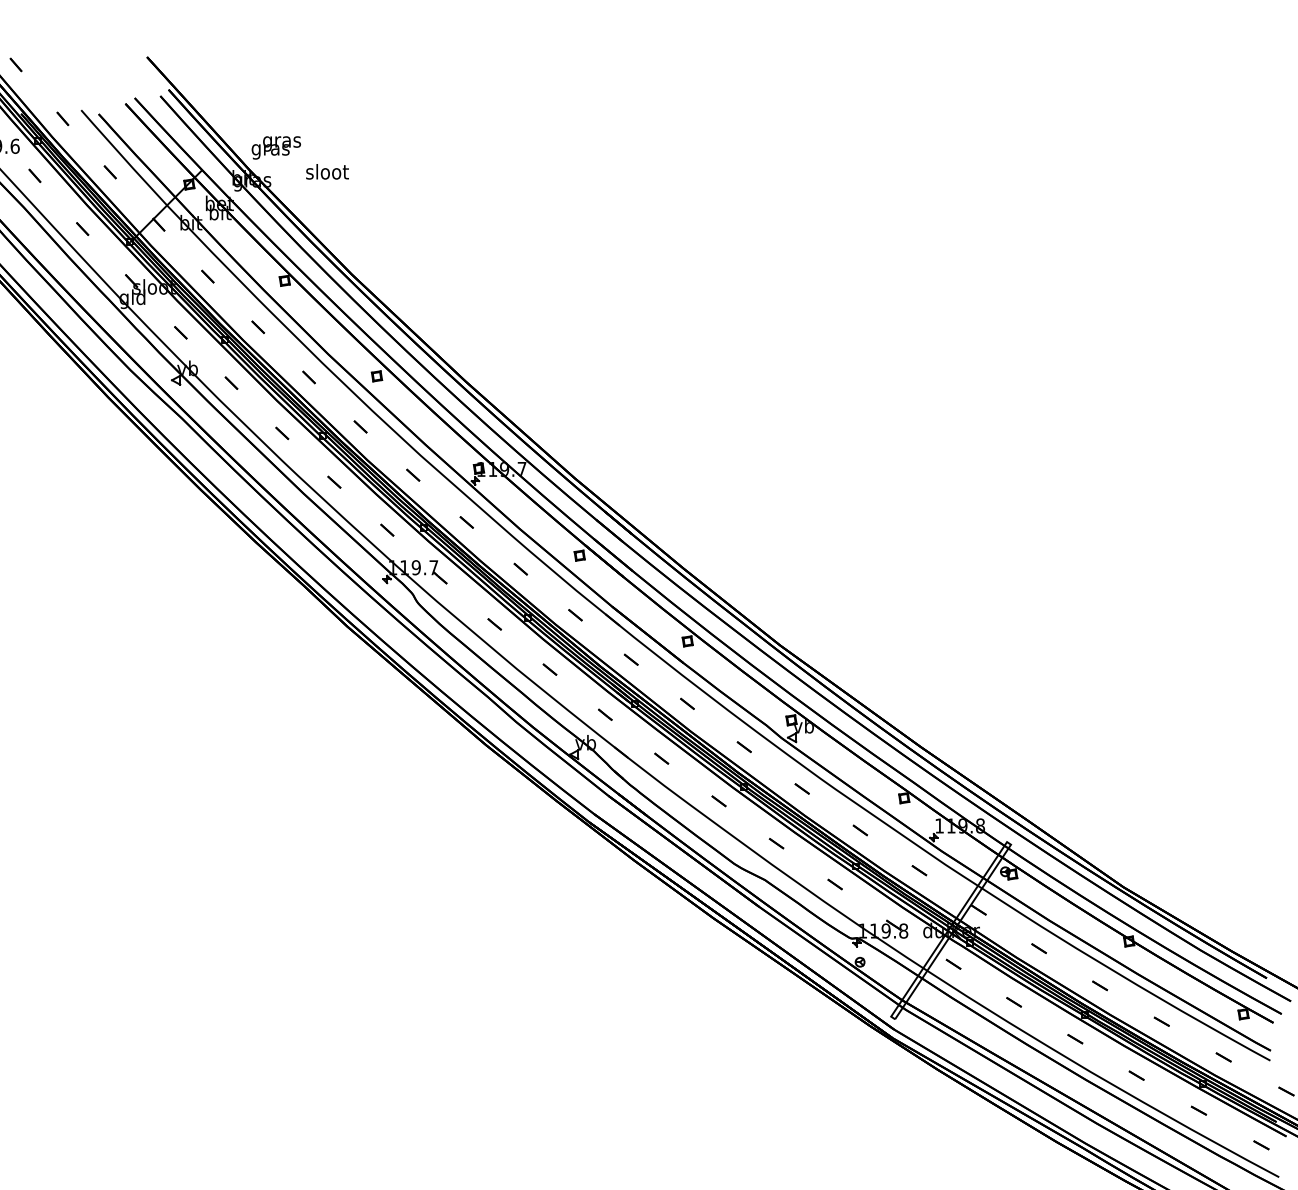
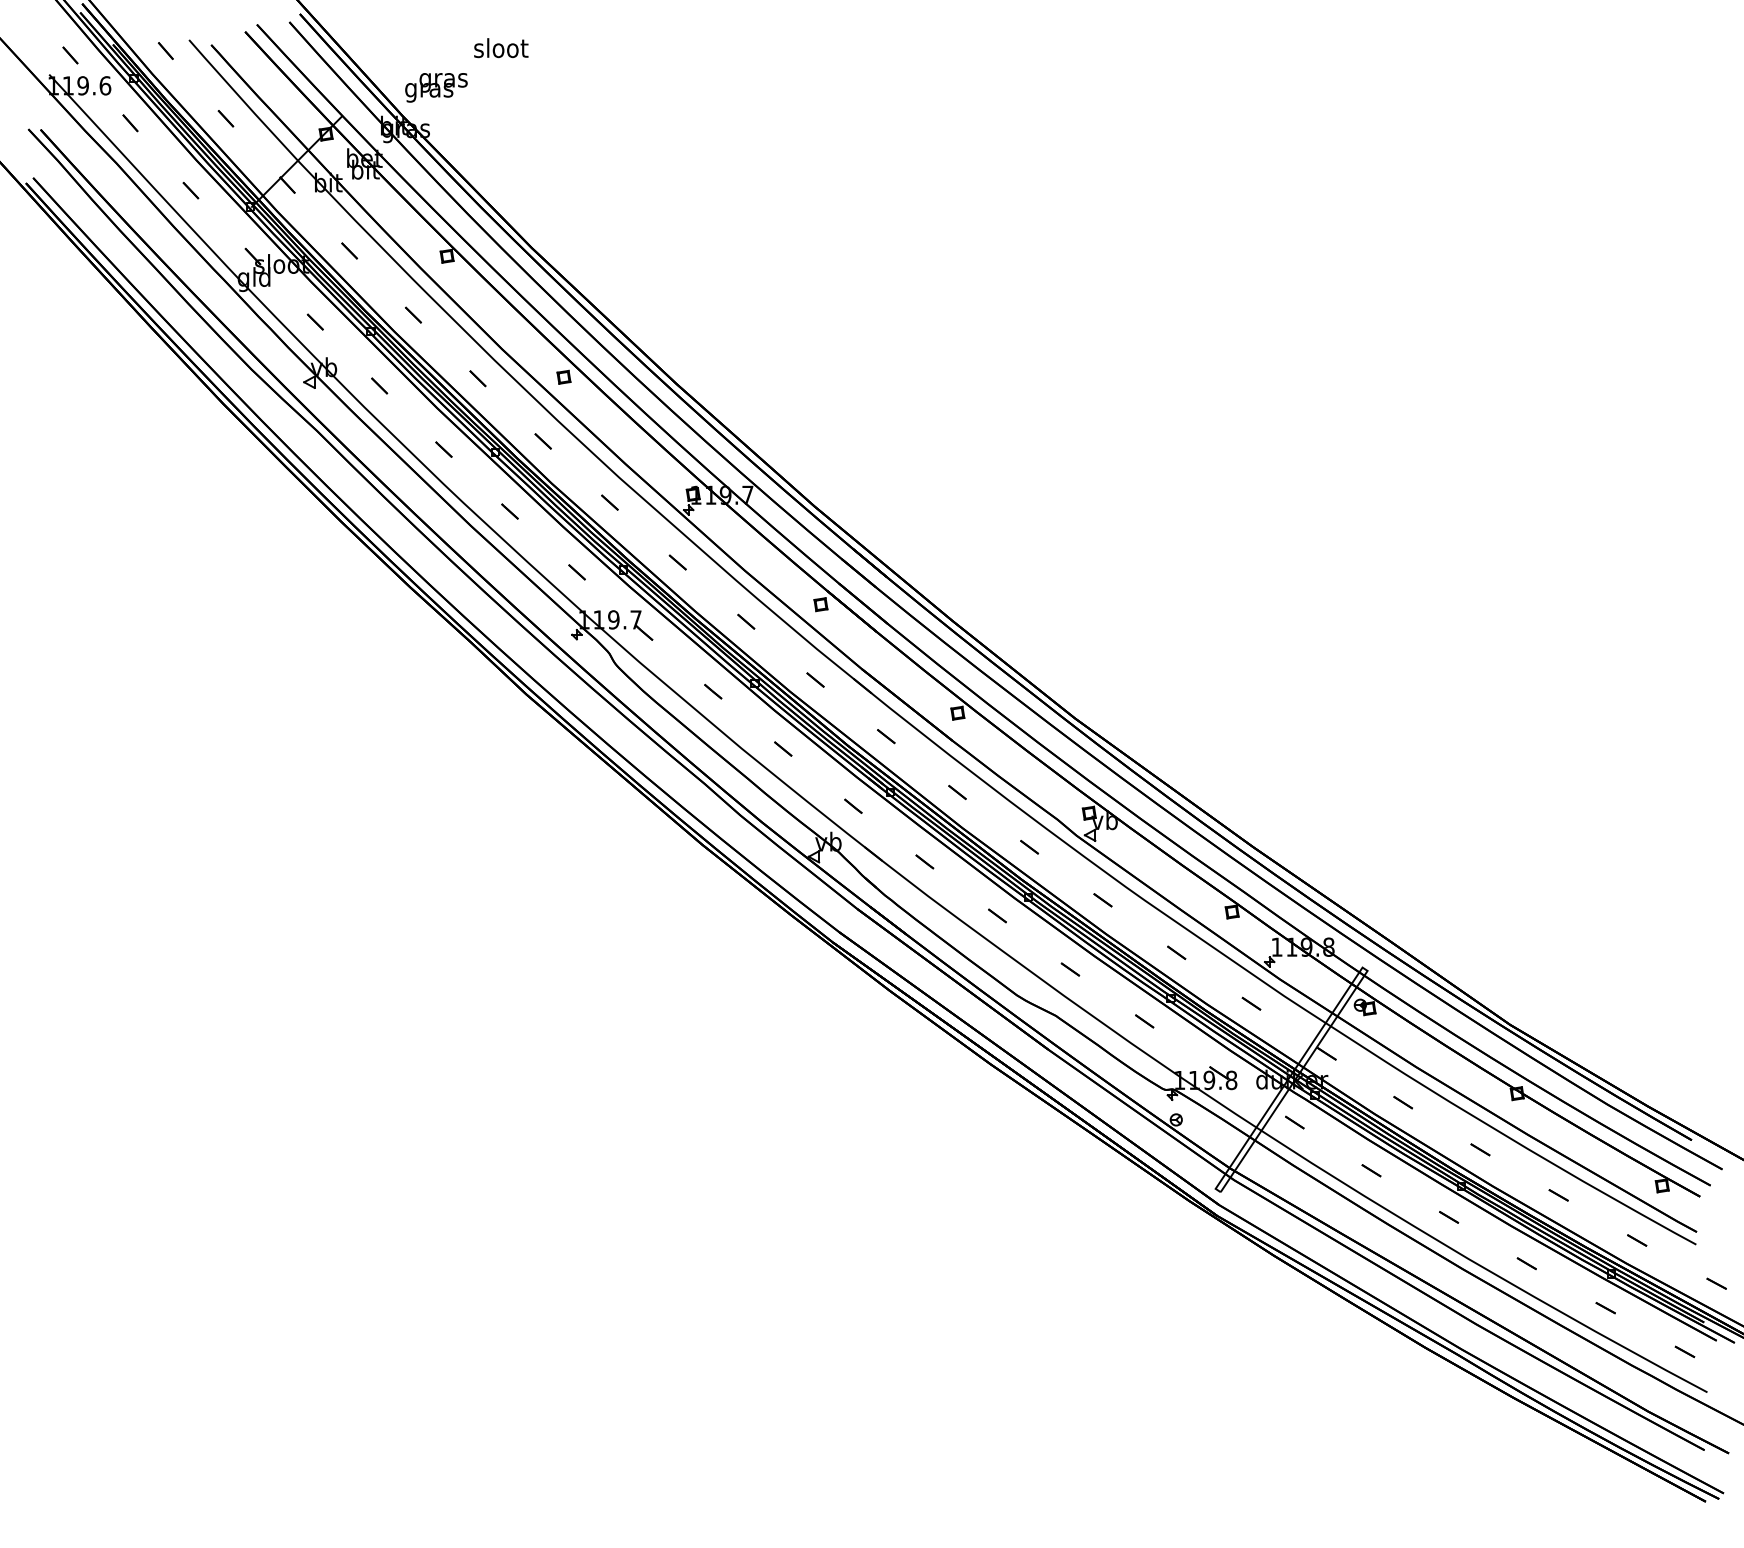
text: (327, 172) -> (501, 48), moved

